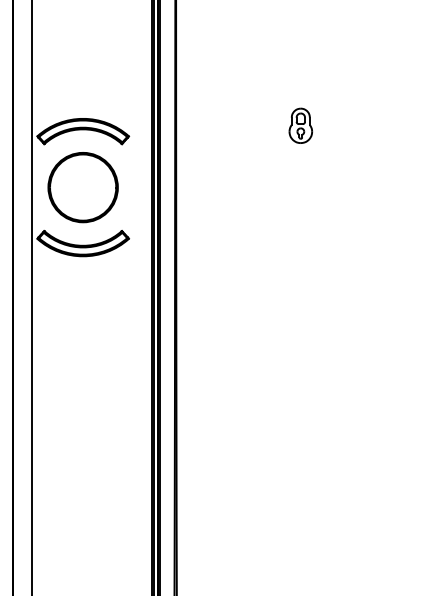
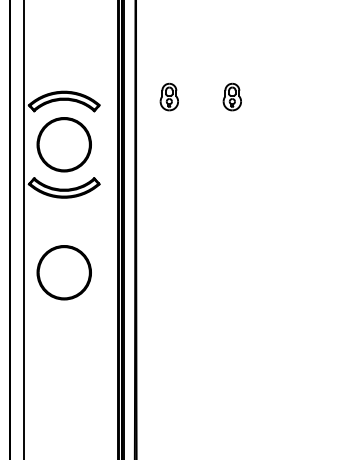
part: (218, 125) -> (168, 96), added
part: (82, 353) -> (63, 272), added

